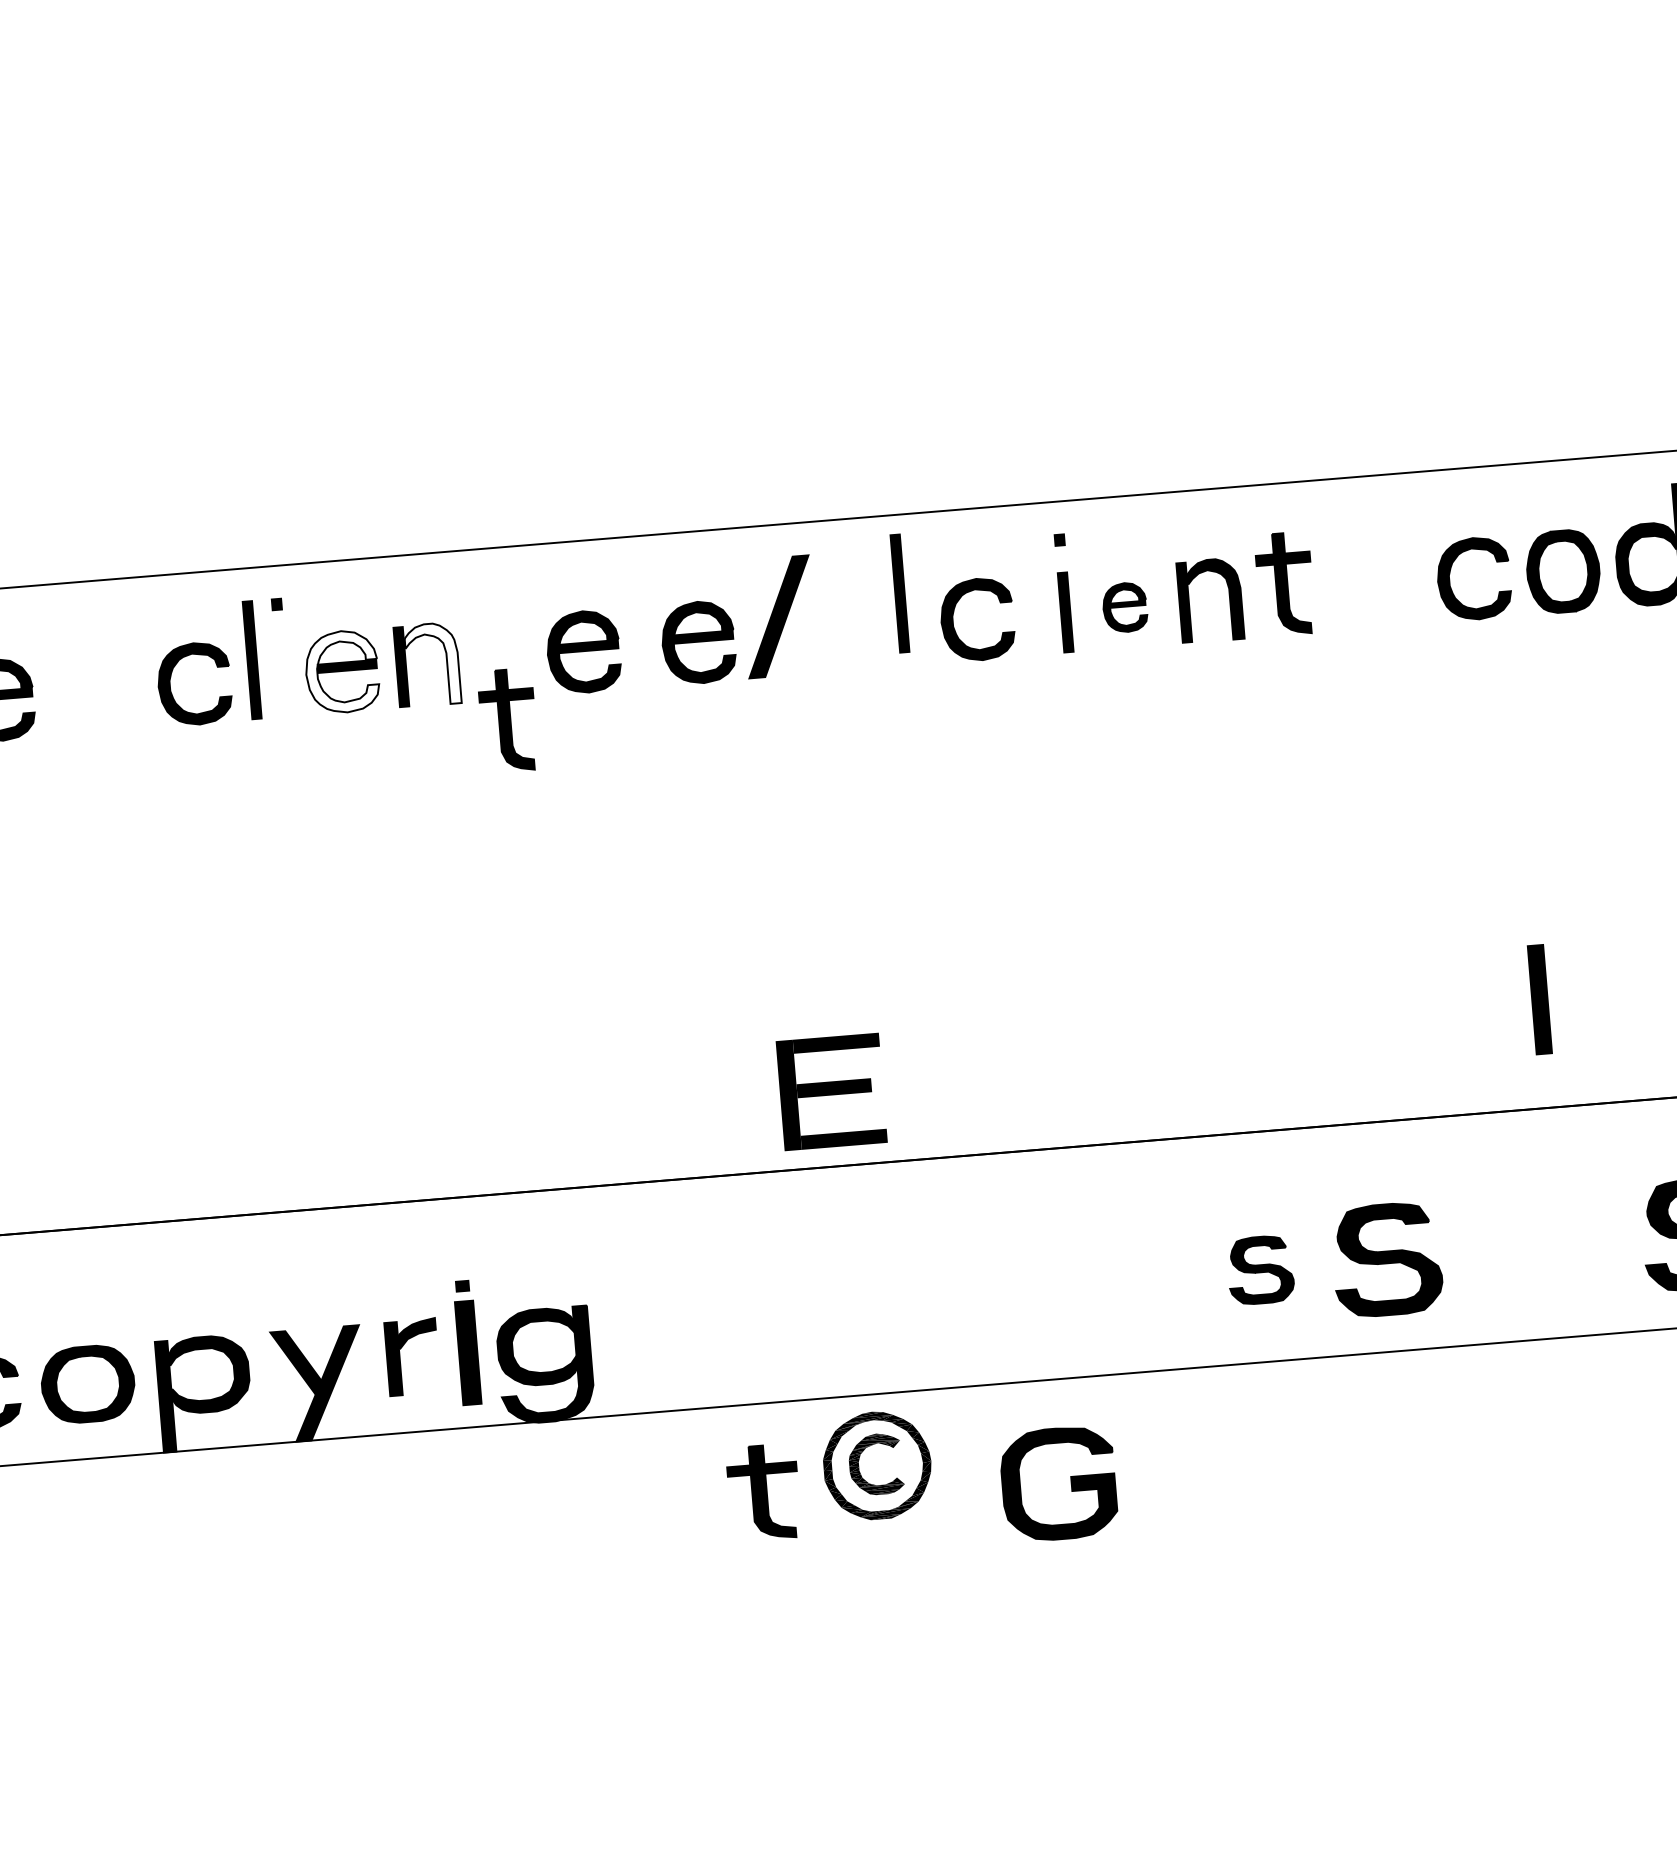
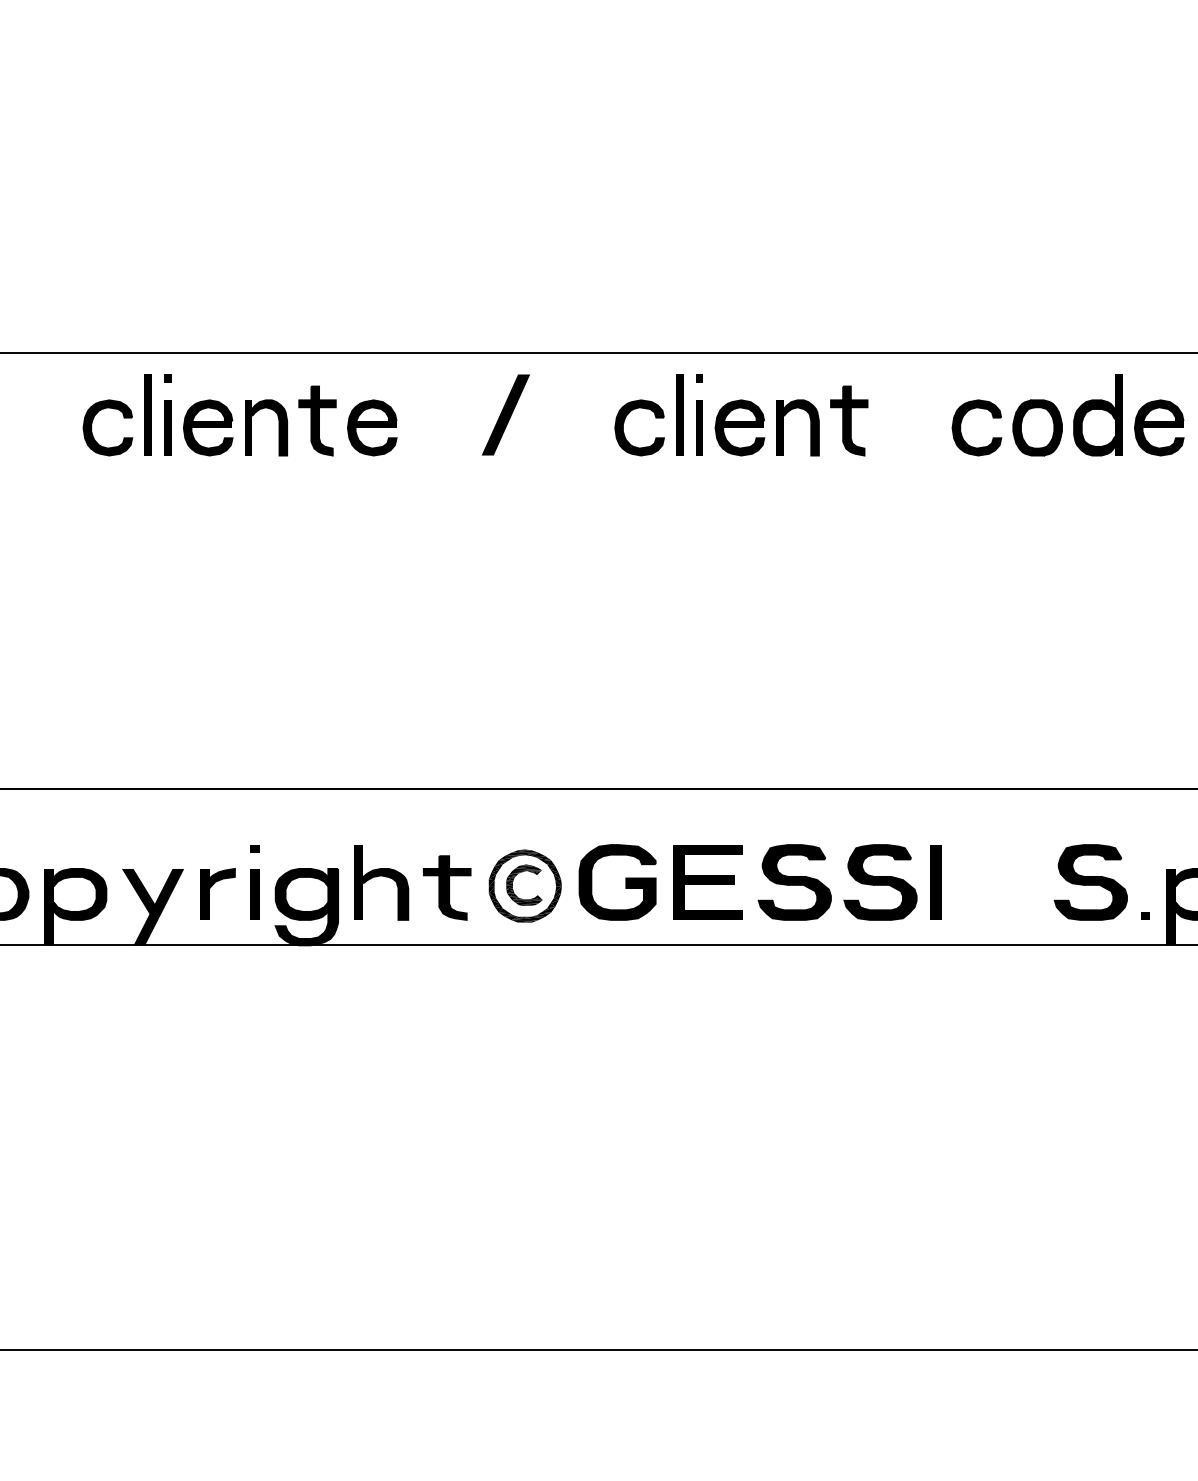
part: (899, 592) -> (679, 414), moved
part: (1124, 606) -> (739, 427), size x1.67
part: (698, 641) -> (450, 427), removed
fill: (432, 663) -> (269, 427), added
fill: (341, 671) -> (207, 427), added
part: (282, 676) -> (167, 427), added
part: (508, 719) -> (317, 420), moved
part: (1539, 999) -> (935, 882), moved
part: (830, 1092) -> (707, 882), moved
part: (1260, 1270) -> (794, 882), size x1.67
part: (652, 1320) -> (381, 882), added
part: (466, 1353) -> (254, 894), size x0.71
part: (876, 1464) -> (524, 885), moved
part: (1070, 1482) -> (625, 882), moved
part: (762, 1491) -> (446, 887), moved

